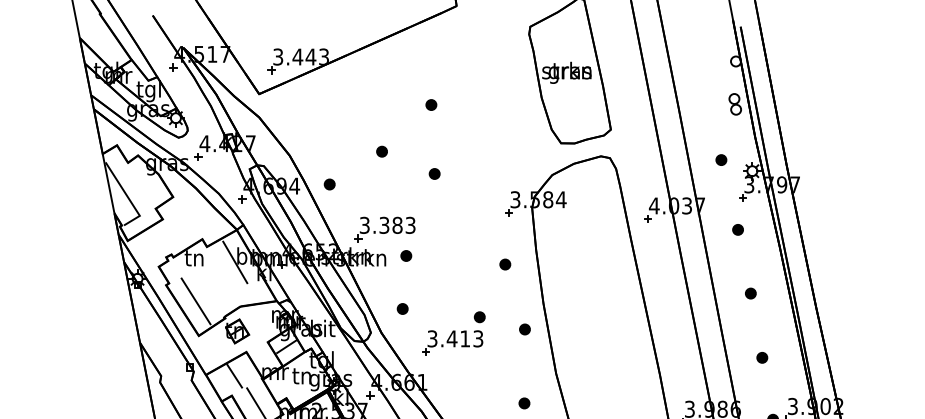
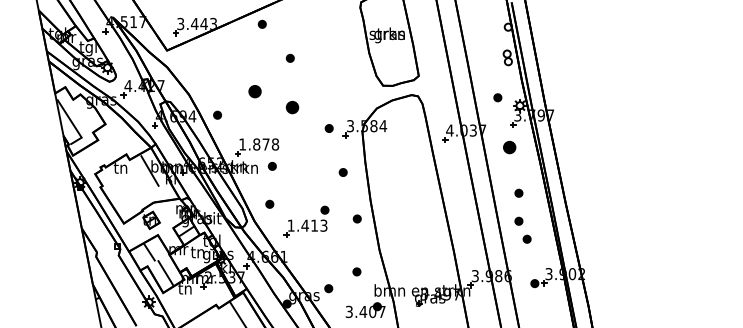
part: (391, 56) -> (261, 23), added
part: (381, 151) -> (254, 91), size x1.6
part: (434, 173) -> (292, 107), size x1.6
part: (484, 203) -> (328, 128), added
text: (388, 225) -> (259, 144), 3.383 -> 1.878
part: (737, 229) -> (509, 147), size x1.6
line: (195, 300) -> (121, 198), removed
part: (750, 331) -> (518, 220), added
text: (431, 338) -> (290, 225), 3.413 -> 1.413

